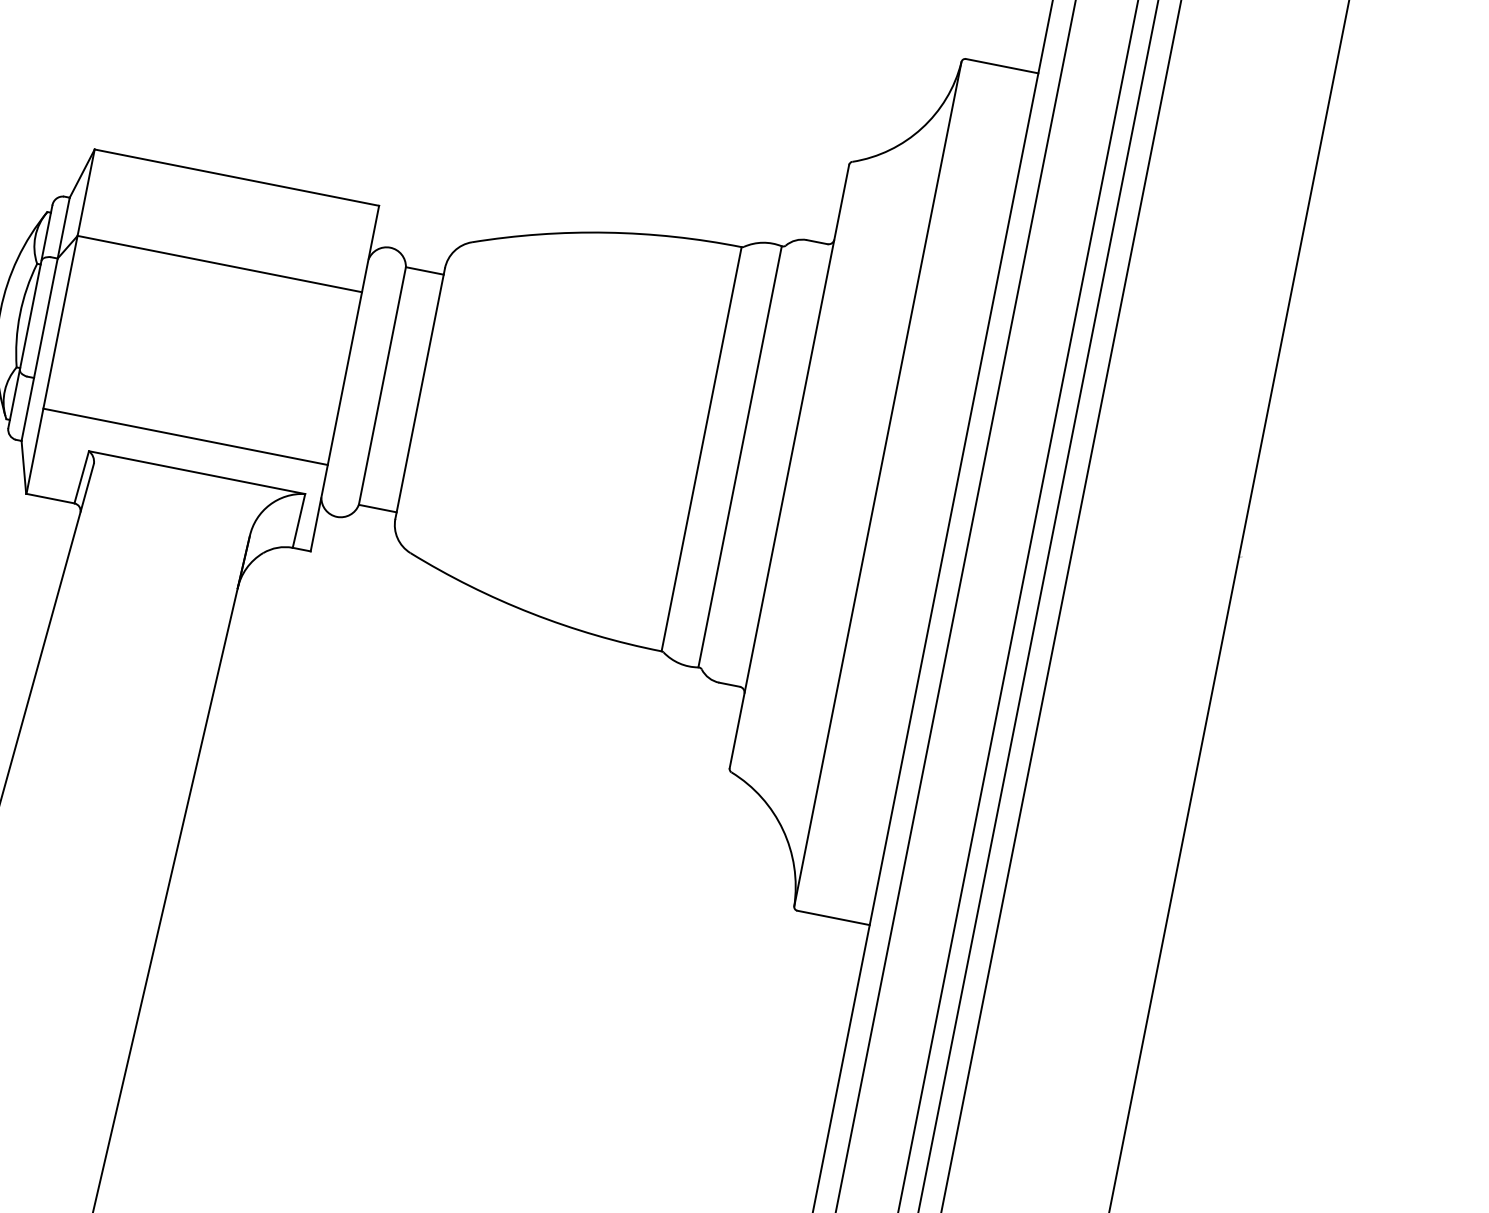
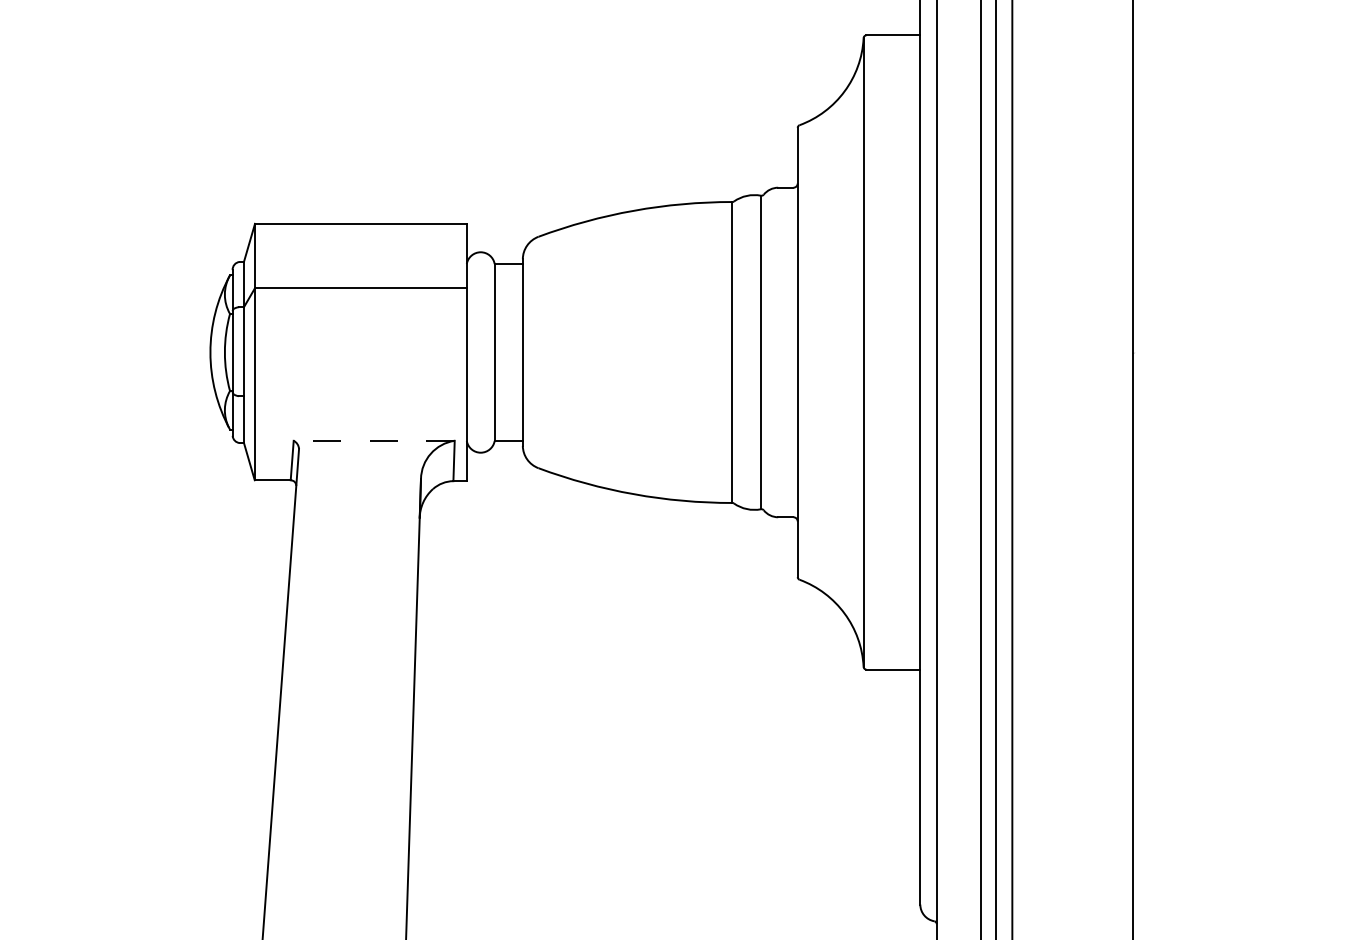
line: (185, 436) -> (360, 416), removed
line: (197, 472) -> (374, 440), solid -> dashed

